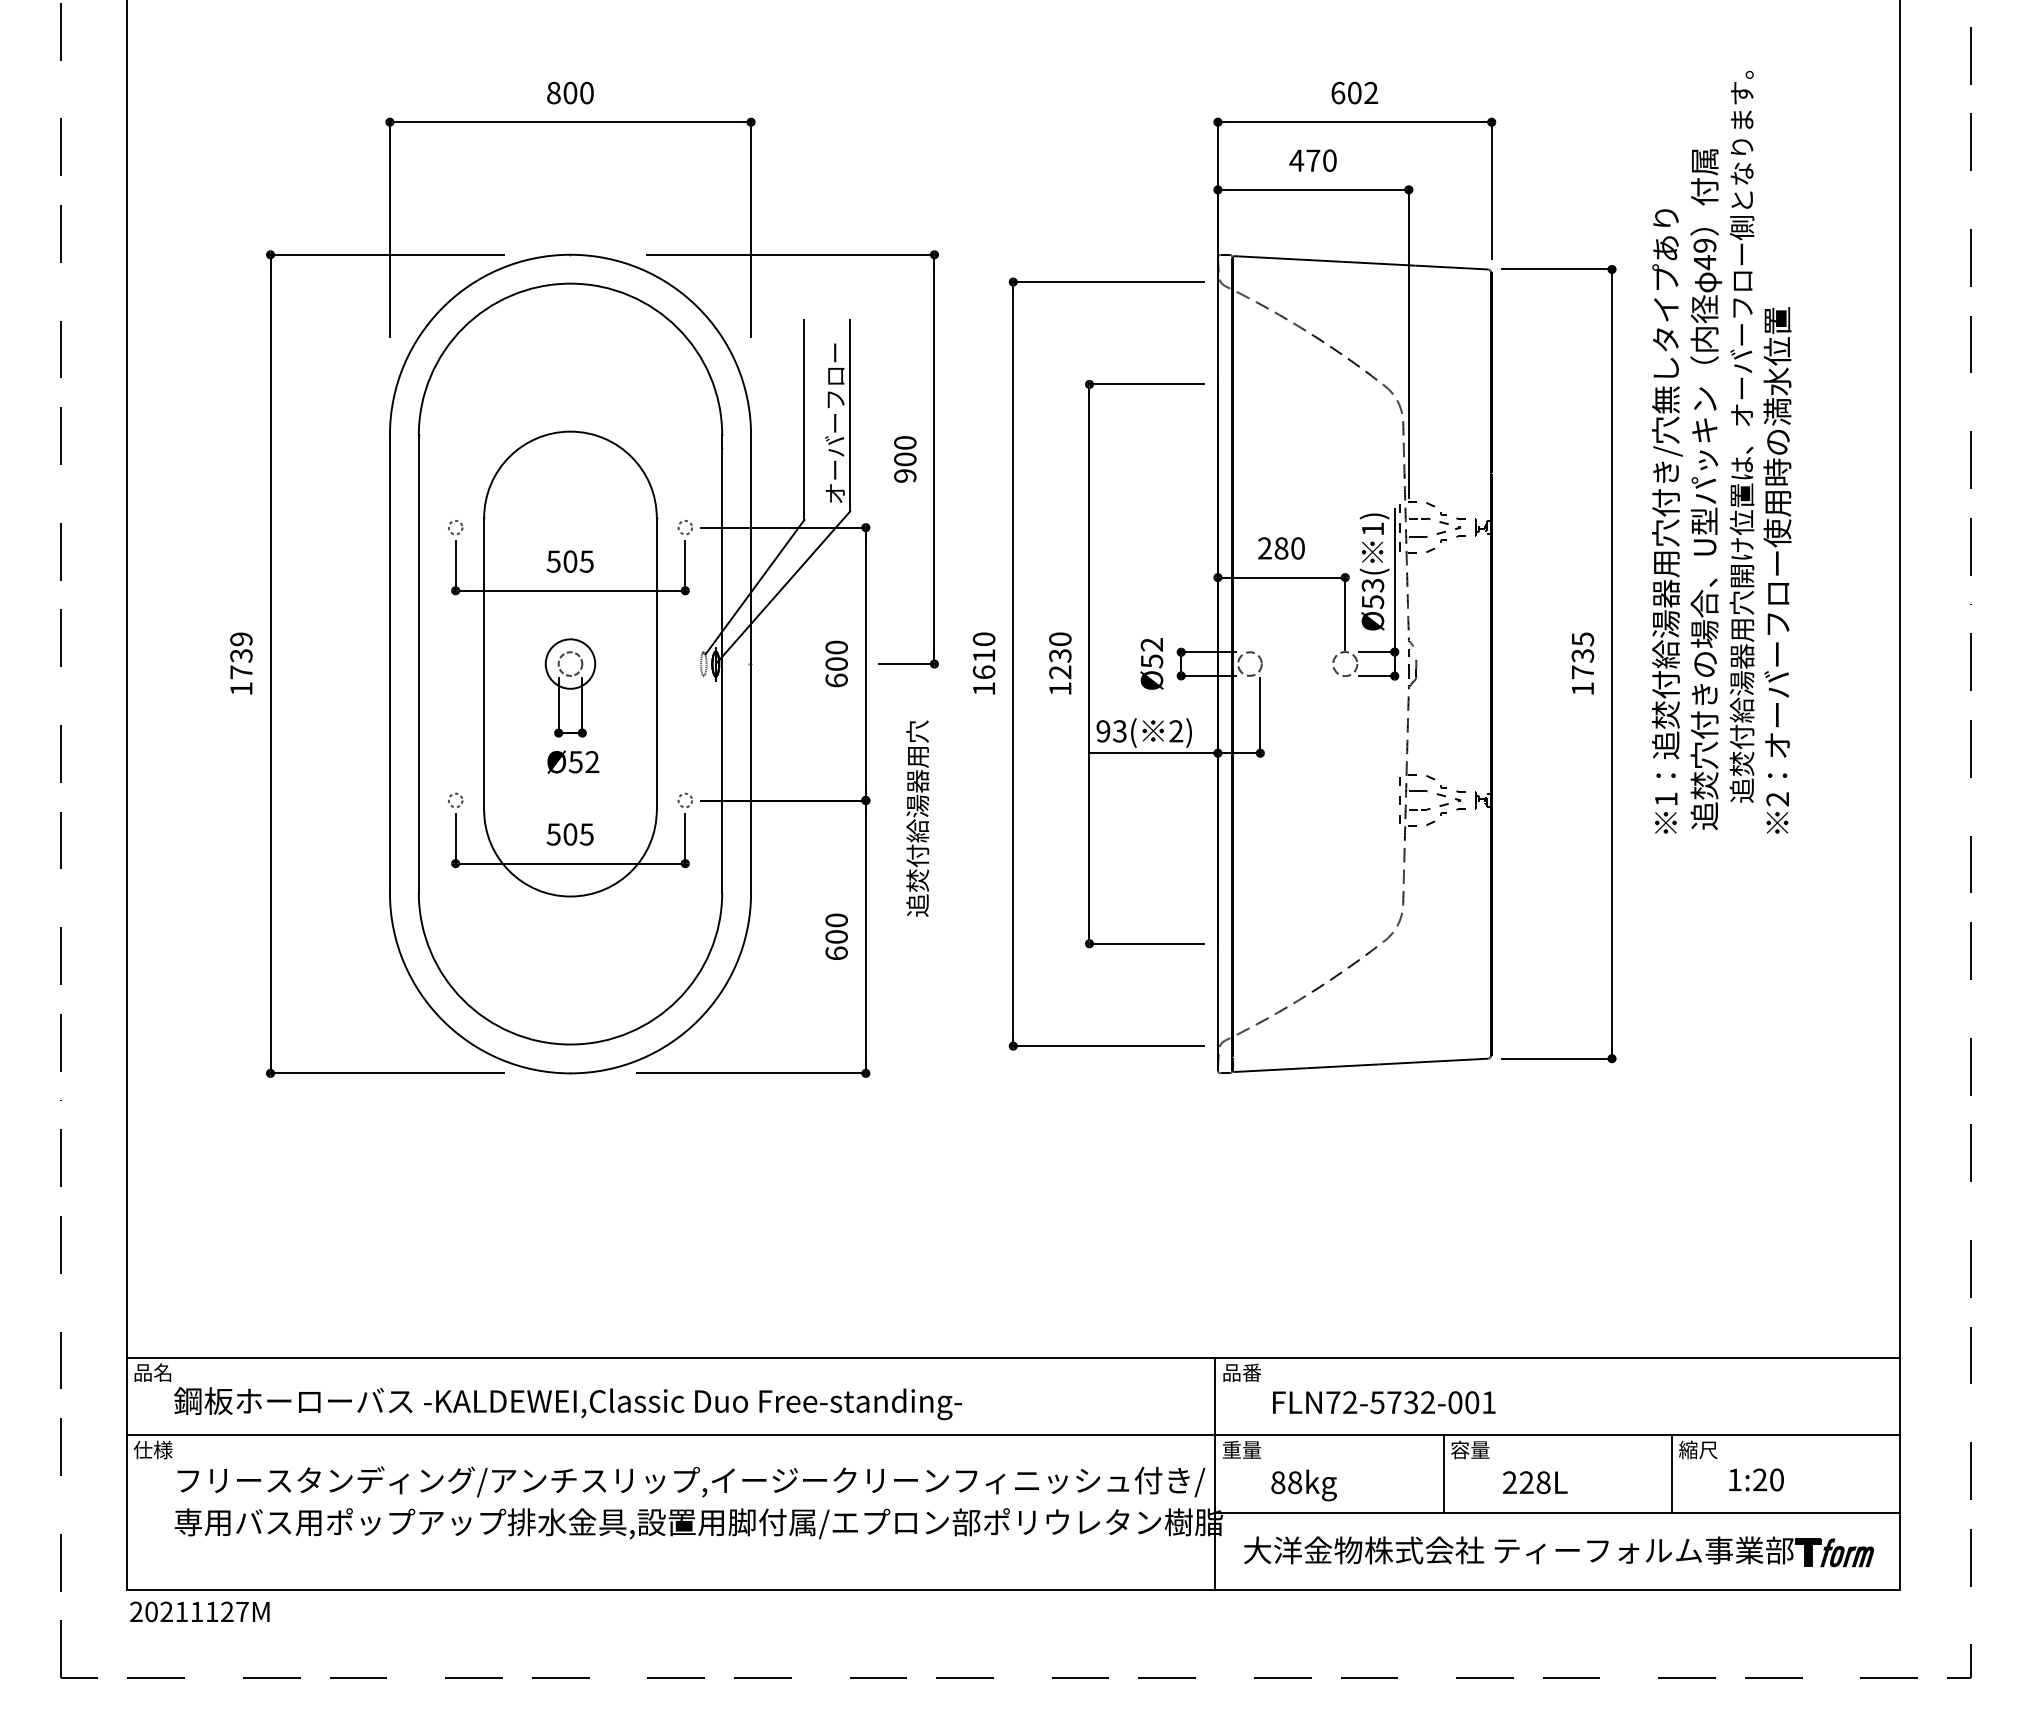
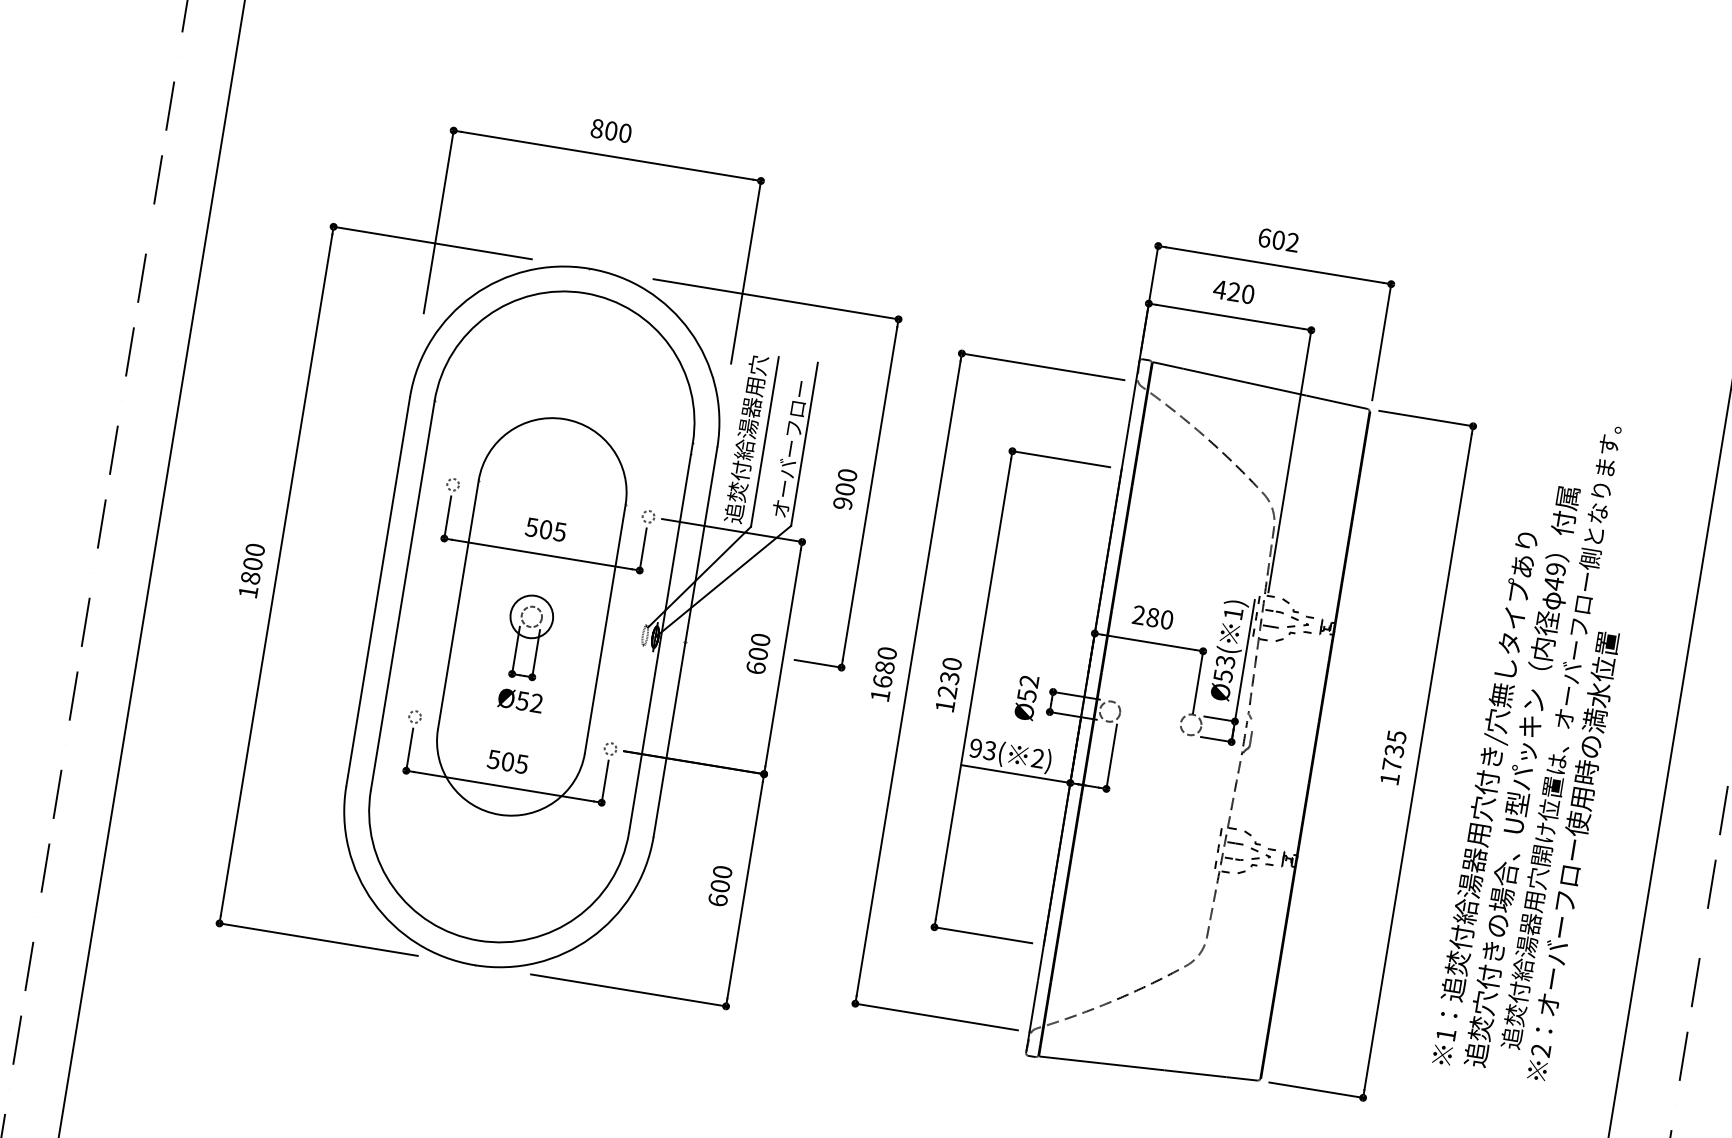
text: (1313, 160) -> (1234, 291), 470 -> 420
text: (1721, 451) -> (1541, 746), moved
text: (241, 655) -> (253, 563), 1739 -> 1800
text: (984, 655) -> (885, 667), 1610 -> 1680
text: (917, 818) -> (746, 439), moved

